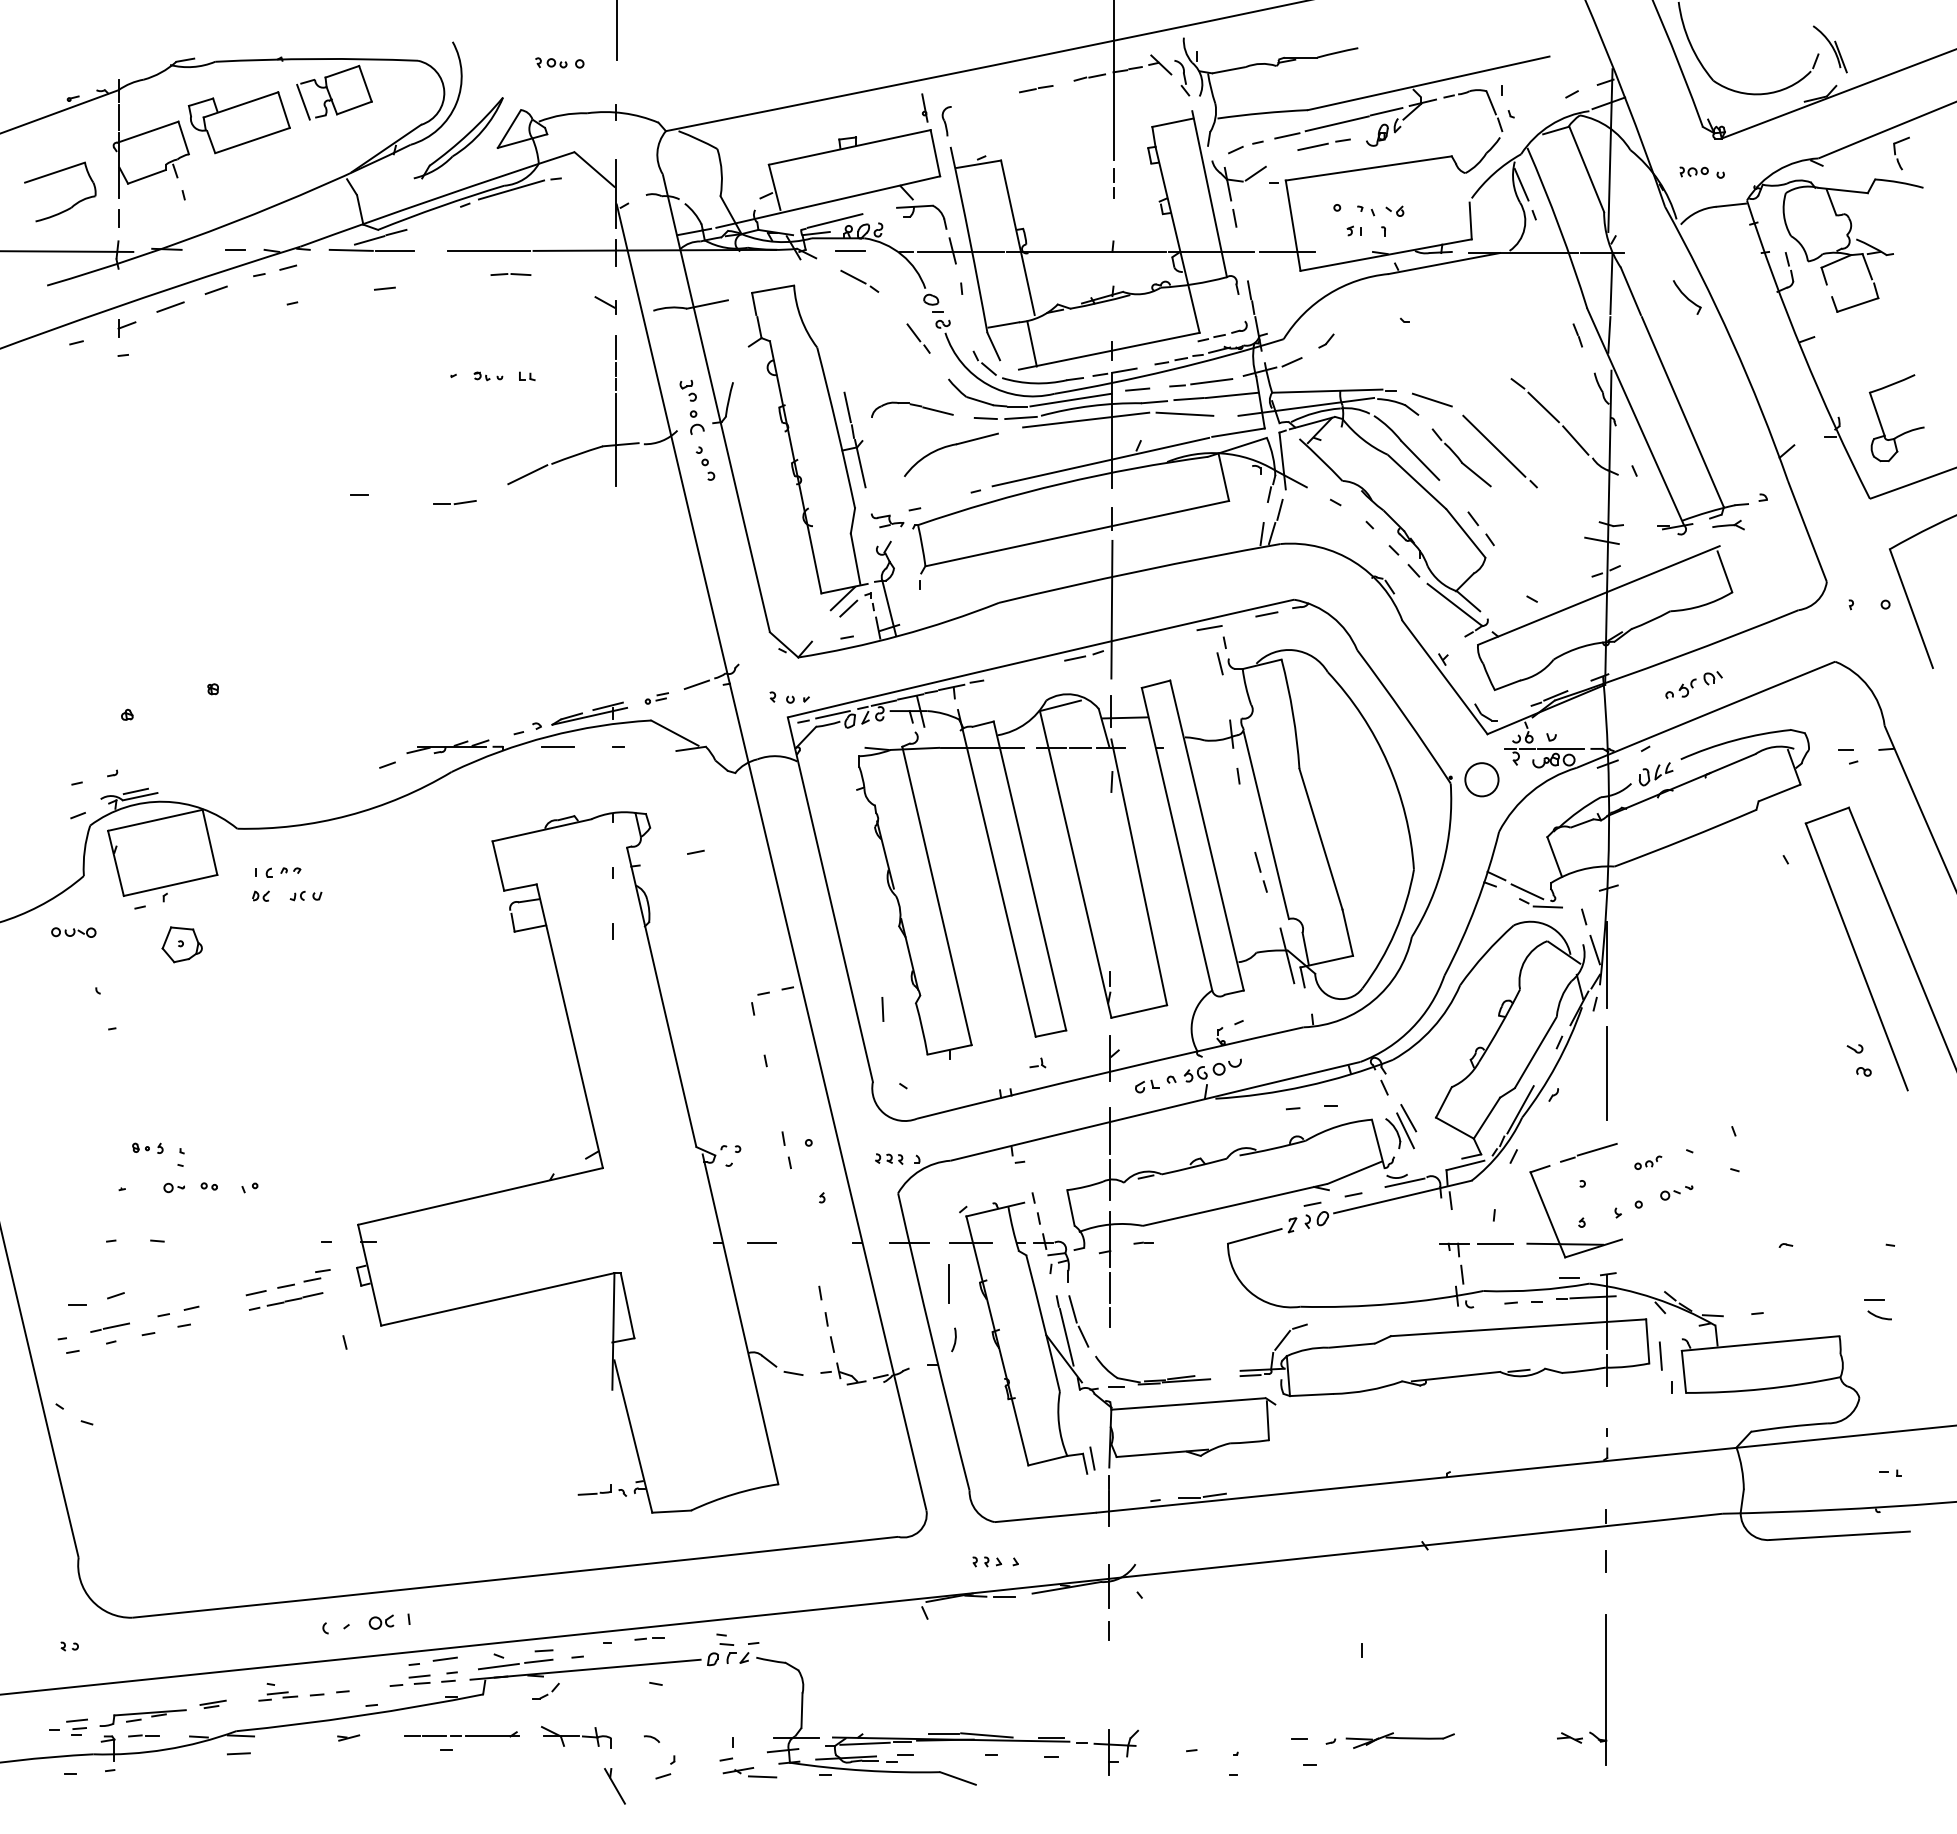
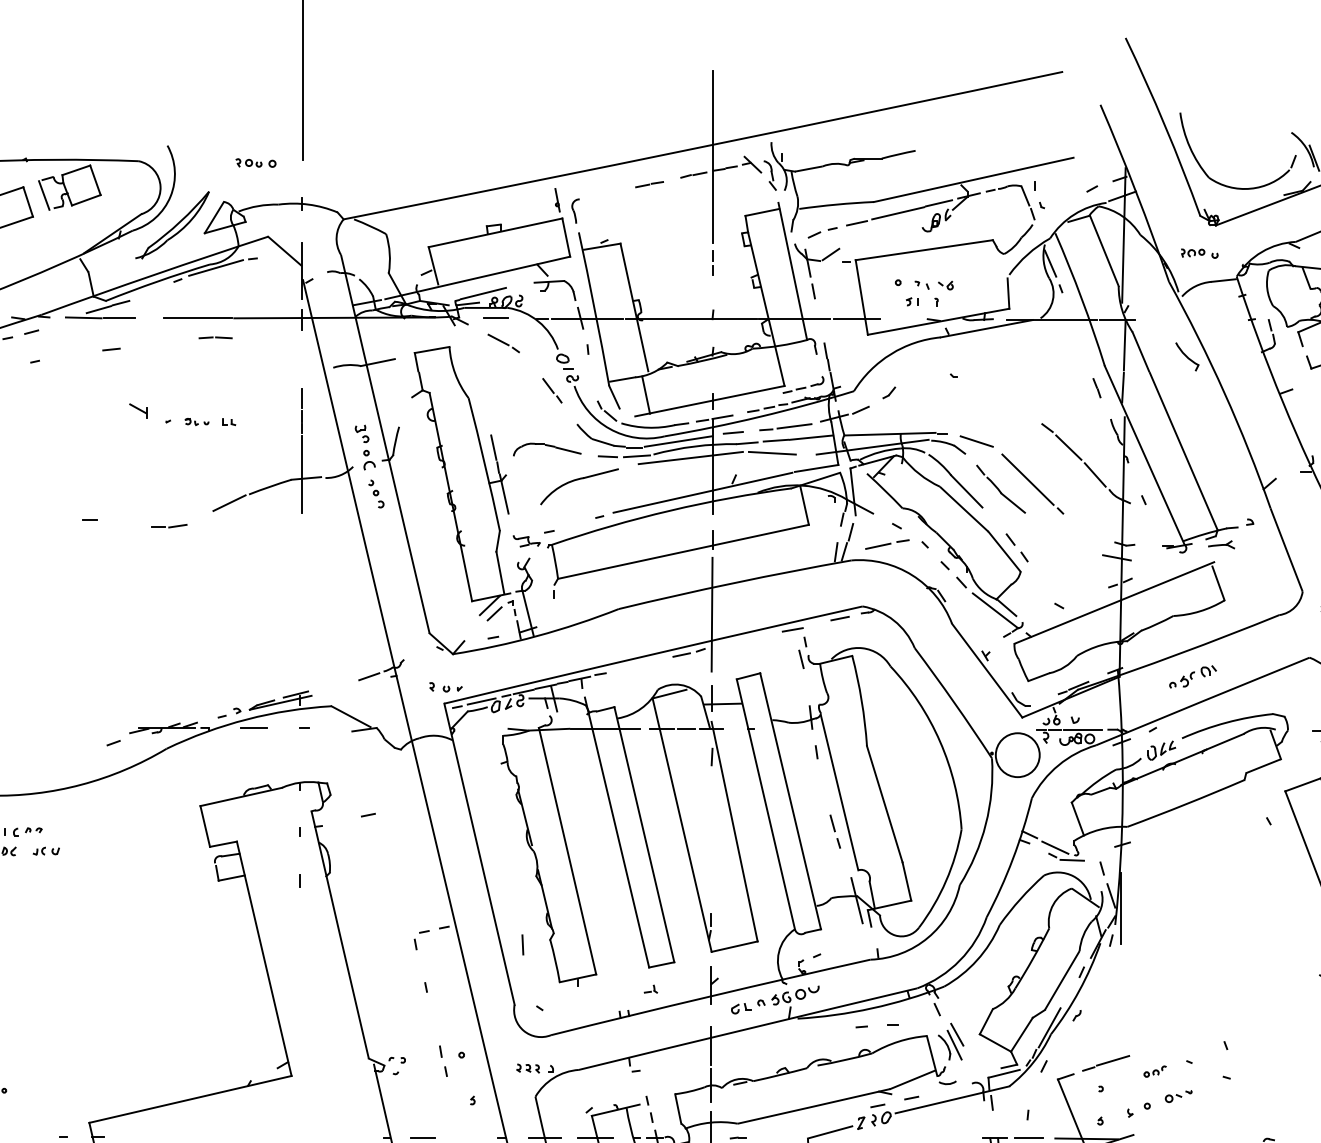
part: (1323, 144) -> (886, 544), moved
part: (605, 305) -> (138, 411), moved
part: (656, 698) -> (335, 688), removed
circle: (1481, 779) -> (1017, 754), size x1.6
line: (1607, 1073) -> (1121, 997), removed
line: (1404, 1182) -> (953, 1087), removed

